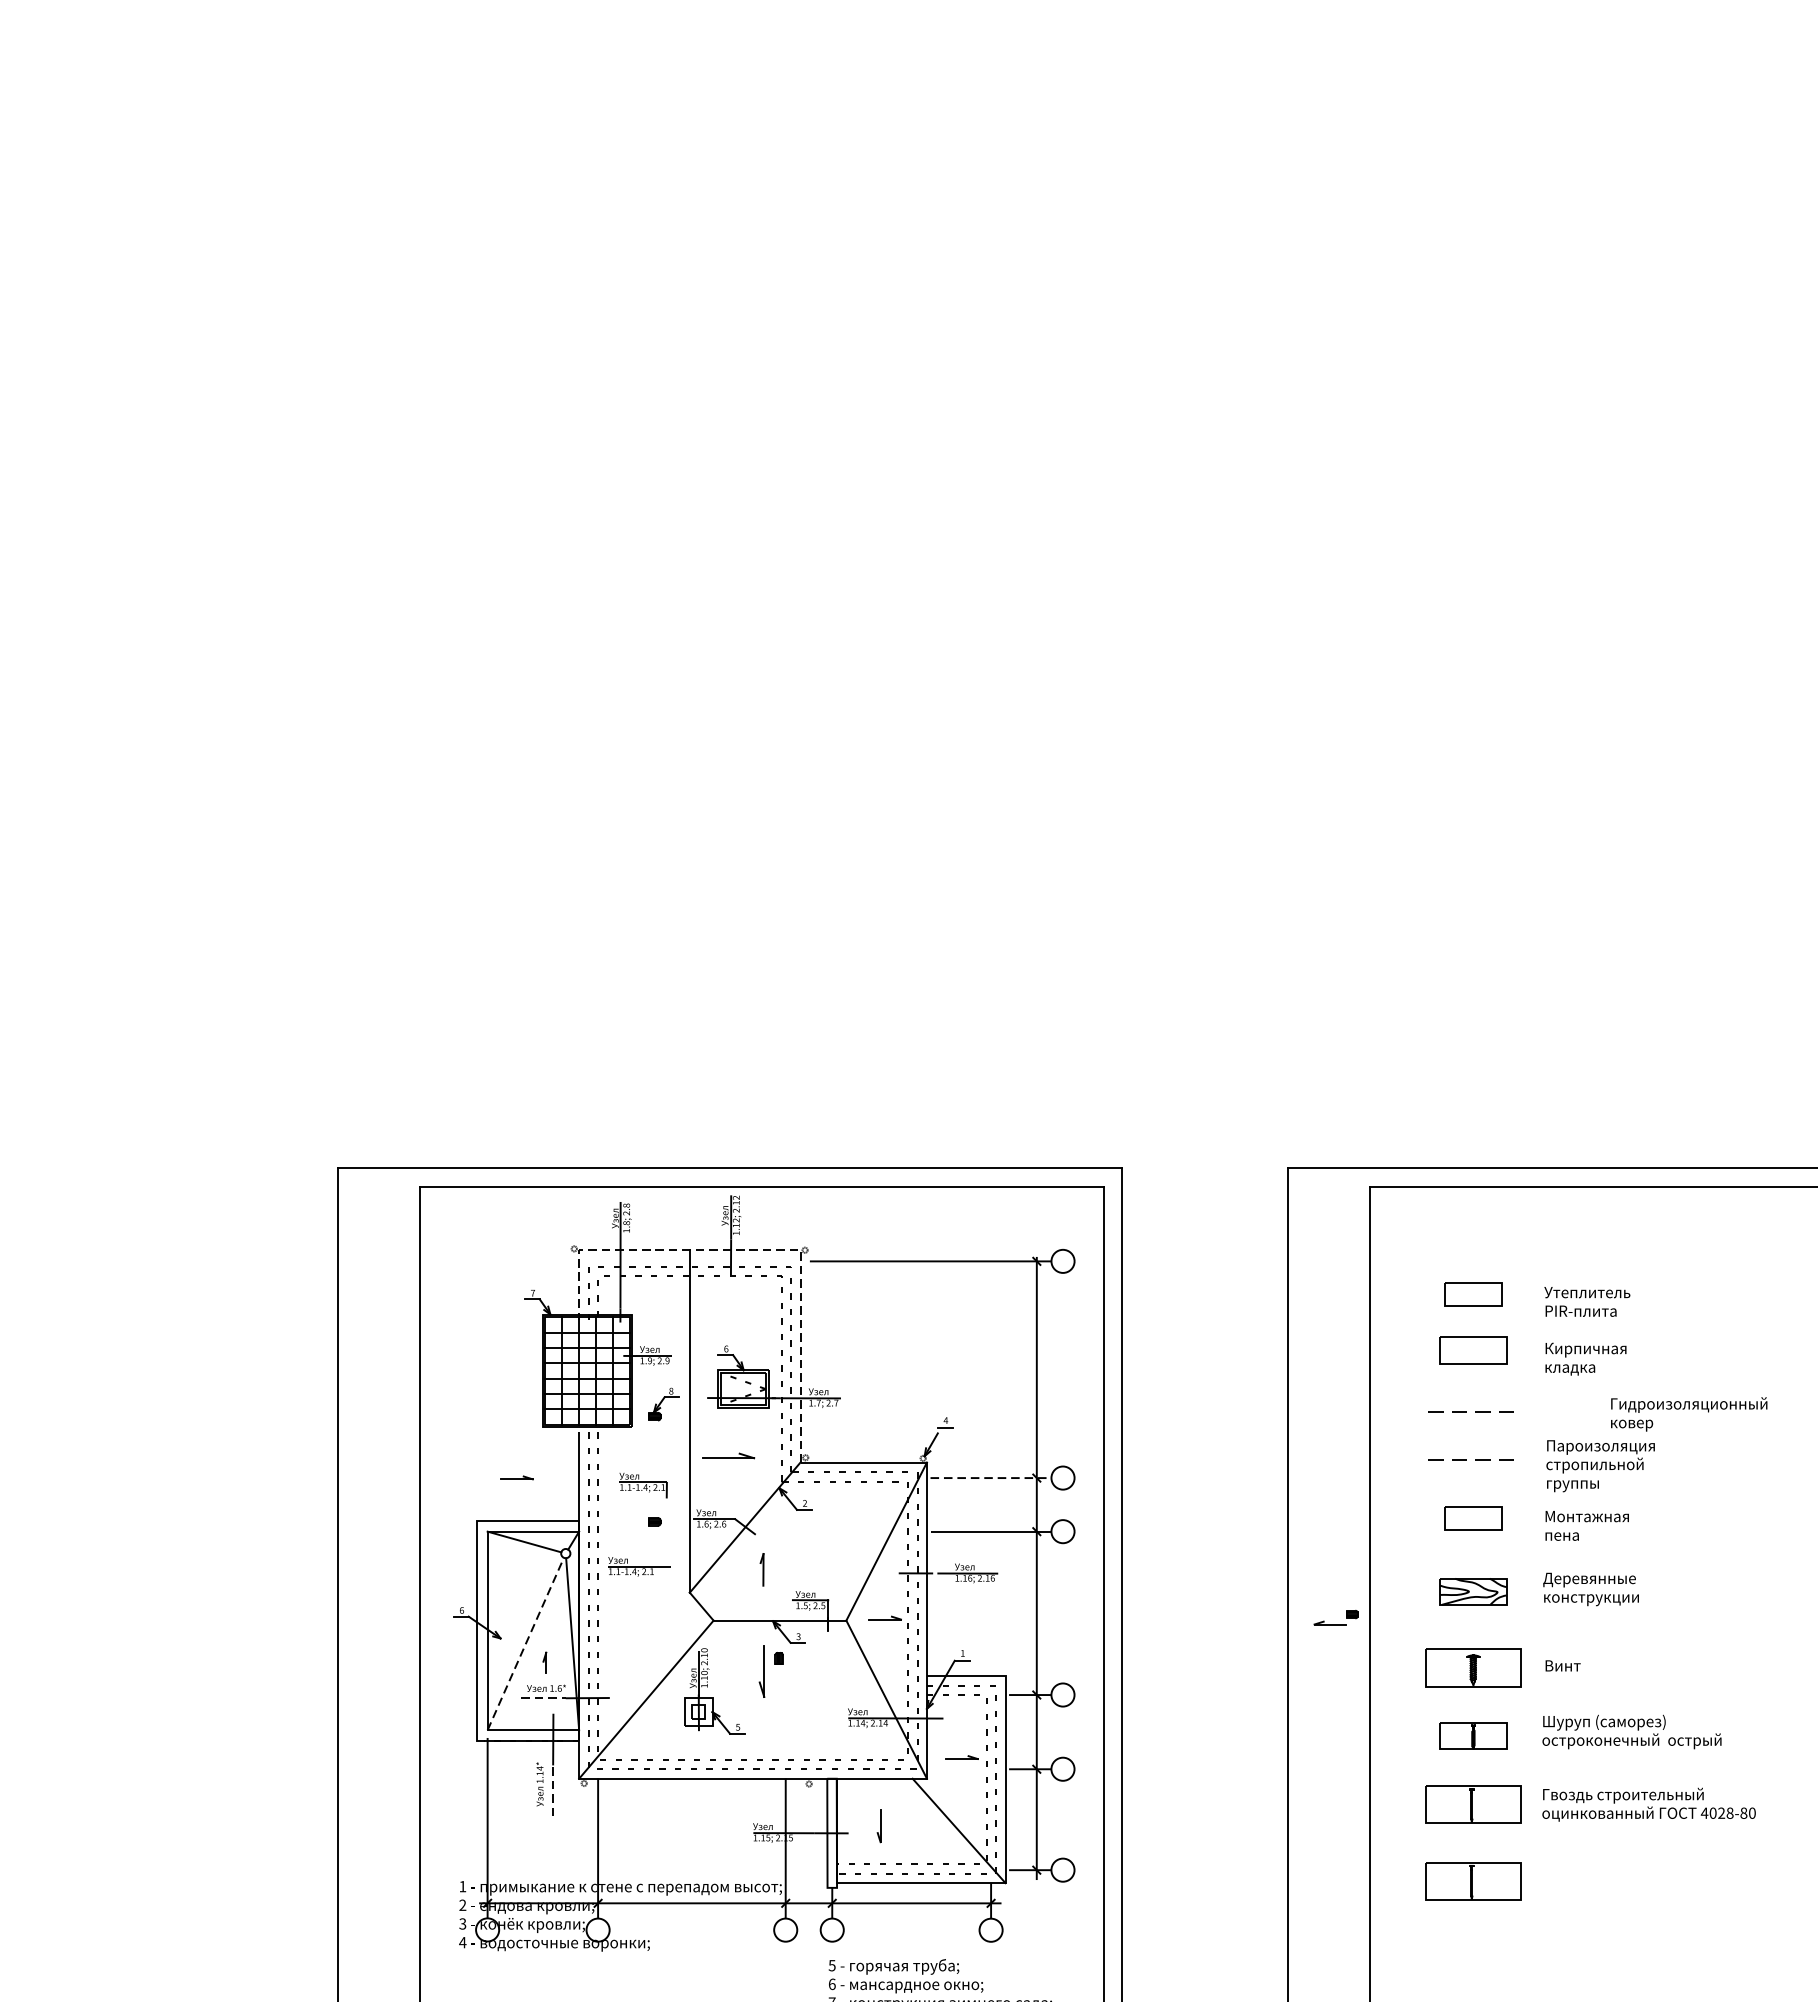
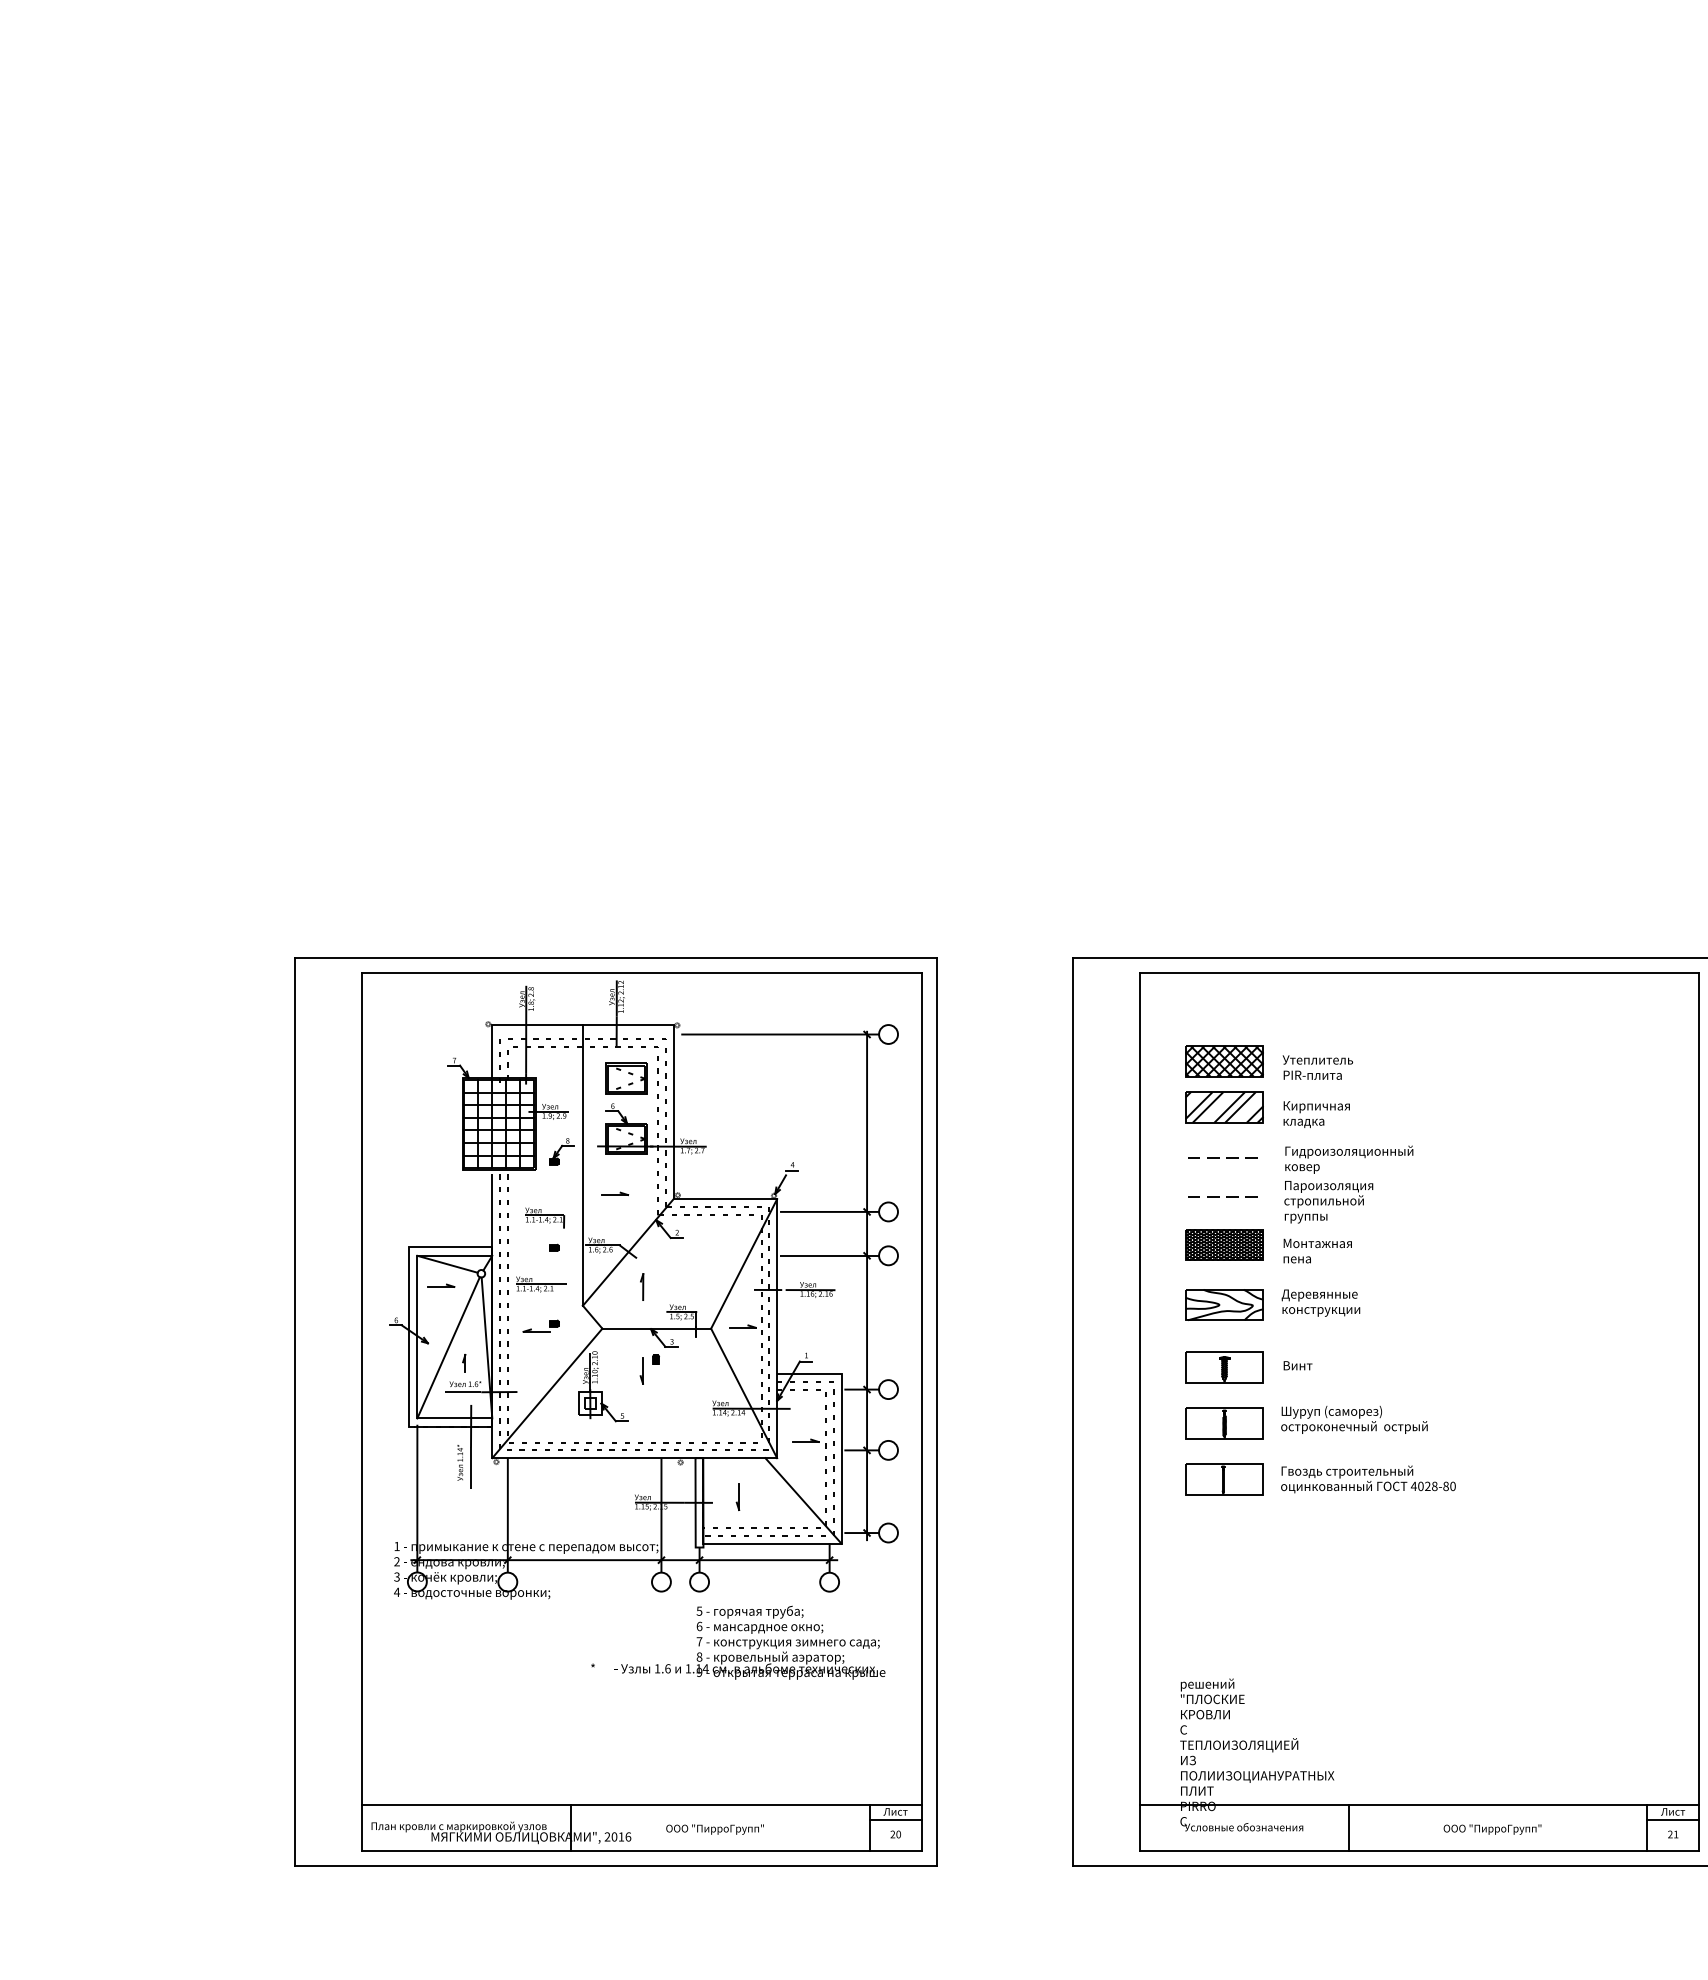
line: (760, 1250) -> (640, 1025), dashed -> solid
part: (1473, 1294) -> (1224, 1061), size x1.67
part: (743, 1315) -> (626, 1078), added
part: (1473, 1350) -> (1224, 1107), size x1.43
text: (1689, 1414) -> (1349, 1159), moved
part: (729, 1455) -> (615, 1193), size x0.62
part: (517, 1477) -> (441, 1285), moved
line: (990, 1477) -> (829, 1211), dashed -> solid
part: (1473, 1517) -> (1224, 1244), size x1.67
part: (1473, 1591) -> (1224, 1304), size x1.43
part: (1335, 1616) -> (540, 1325), moved
line: (525, 1643) -> (448, 1347), dashed -> solid
part: (761, 1671) -> (641, 1370), size x0.62
line: (543, 1698) -> (463, 1392), dashed -> solid
part: (1473, 1736) -> (1224, 1423), size x1.43
line: (553, 1790) -> (471, 1467), dashed -> solid
part: (1473, 1881) -> (1224, 1542), removed

